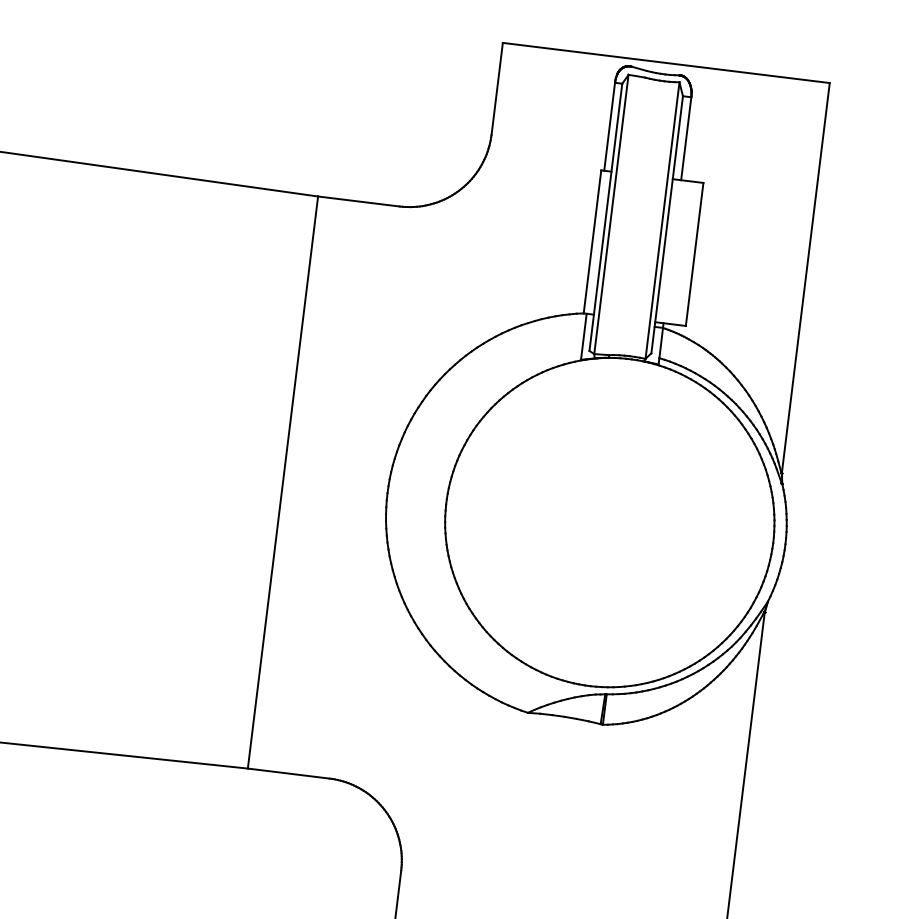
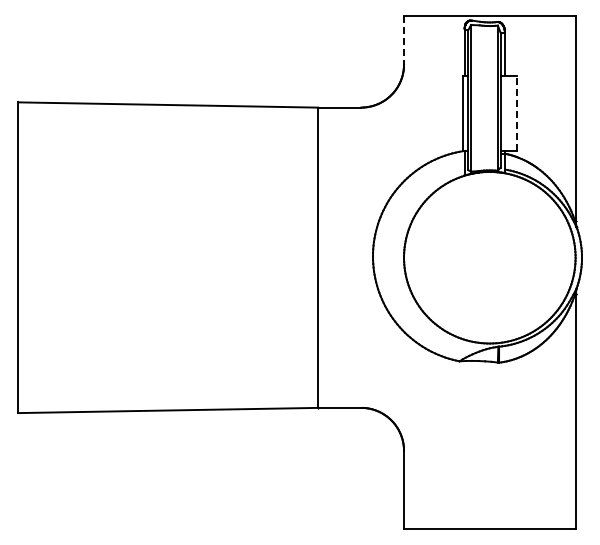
line: (497, 90) -> (404, 41), solid -> dashed
line: (694, 254) -> (516, 113), solid -> dashed

